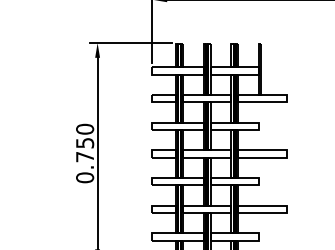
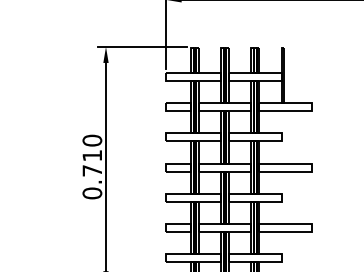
text: (85, 142) -> (92, 155), 0.750 -> 0.710

